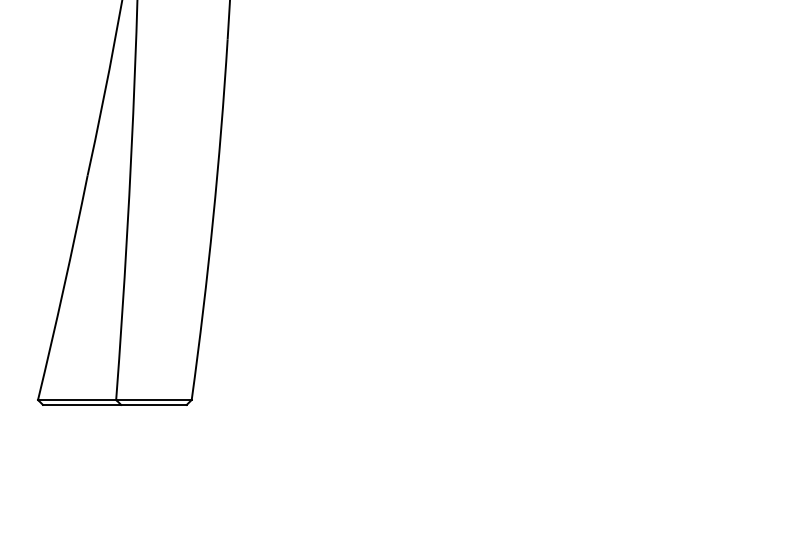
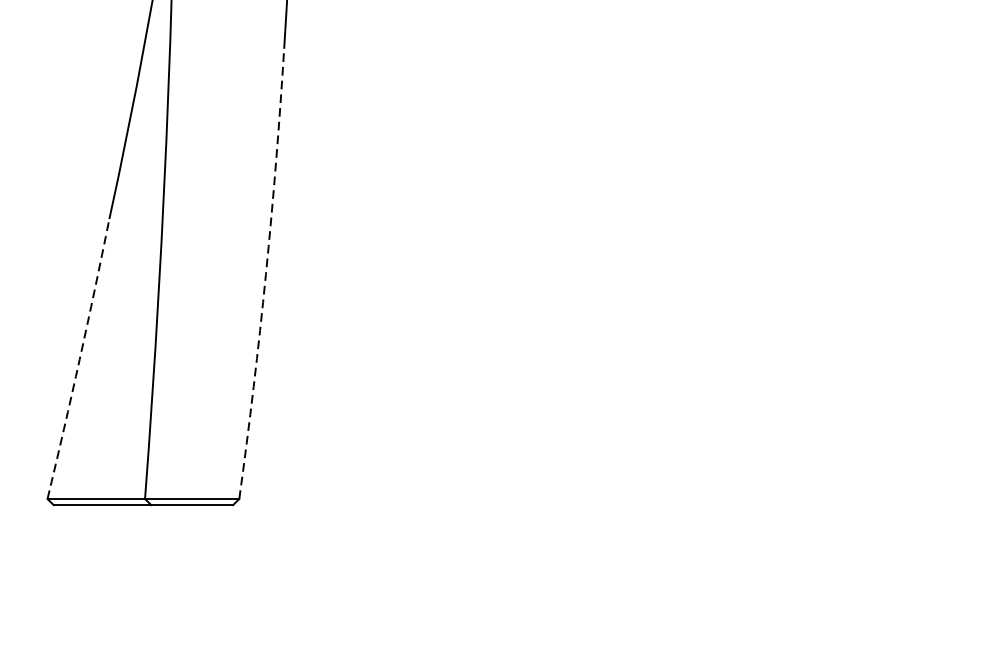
arc: (213, 219) -> (266, 273), solid -> dashed
arc: (63, 288) -> (79, 359), solid -> dashed

